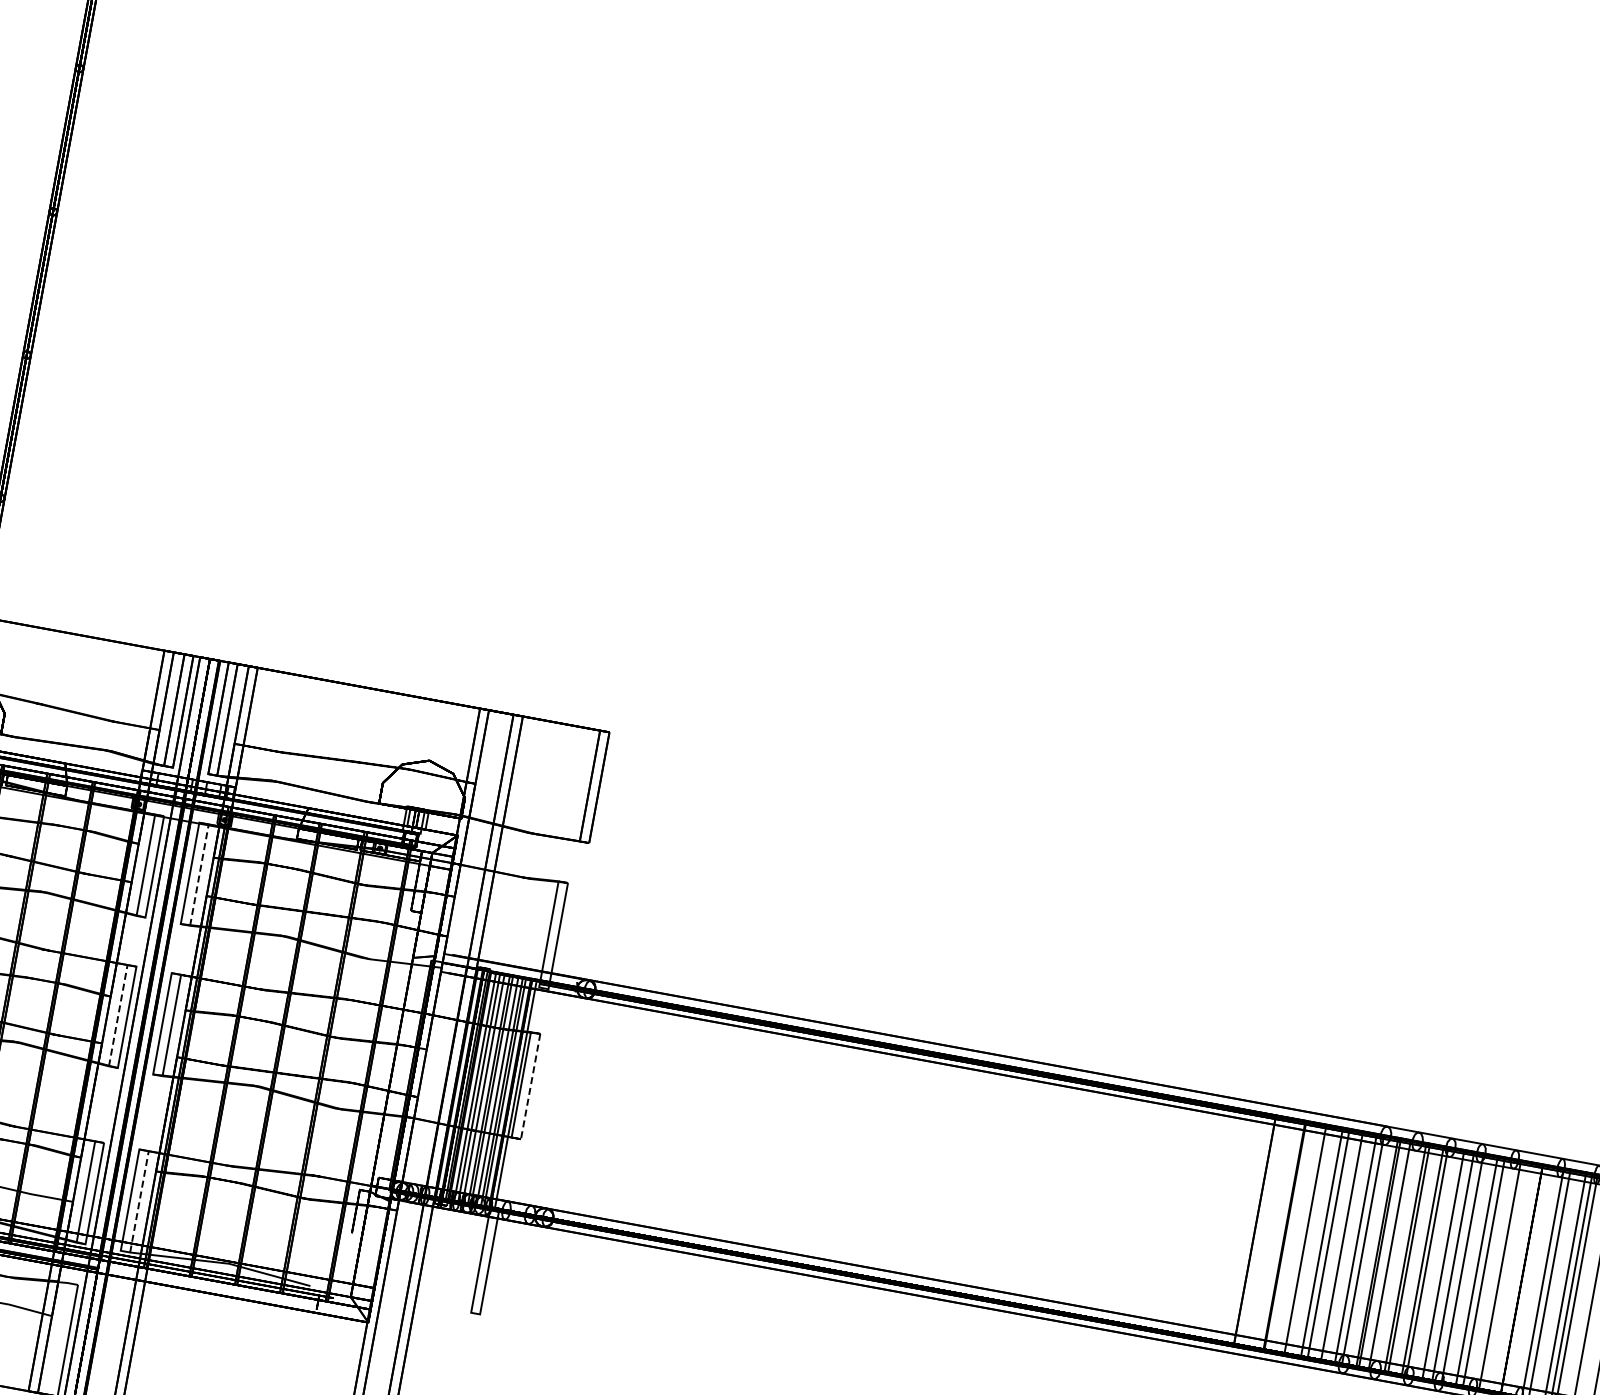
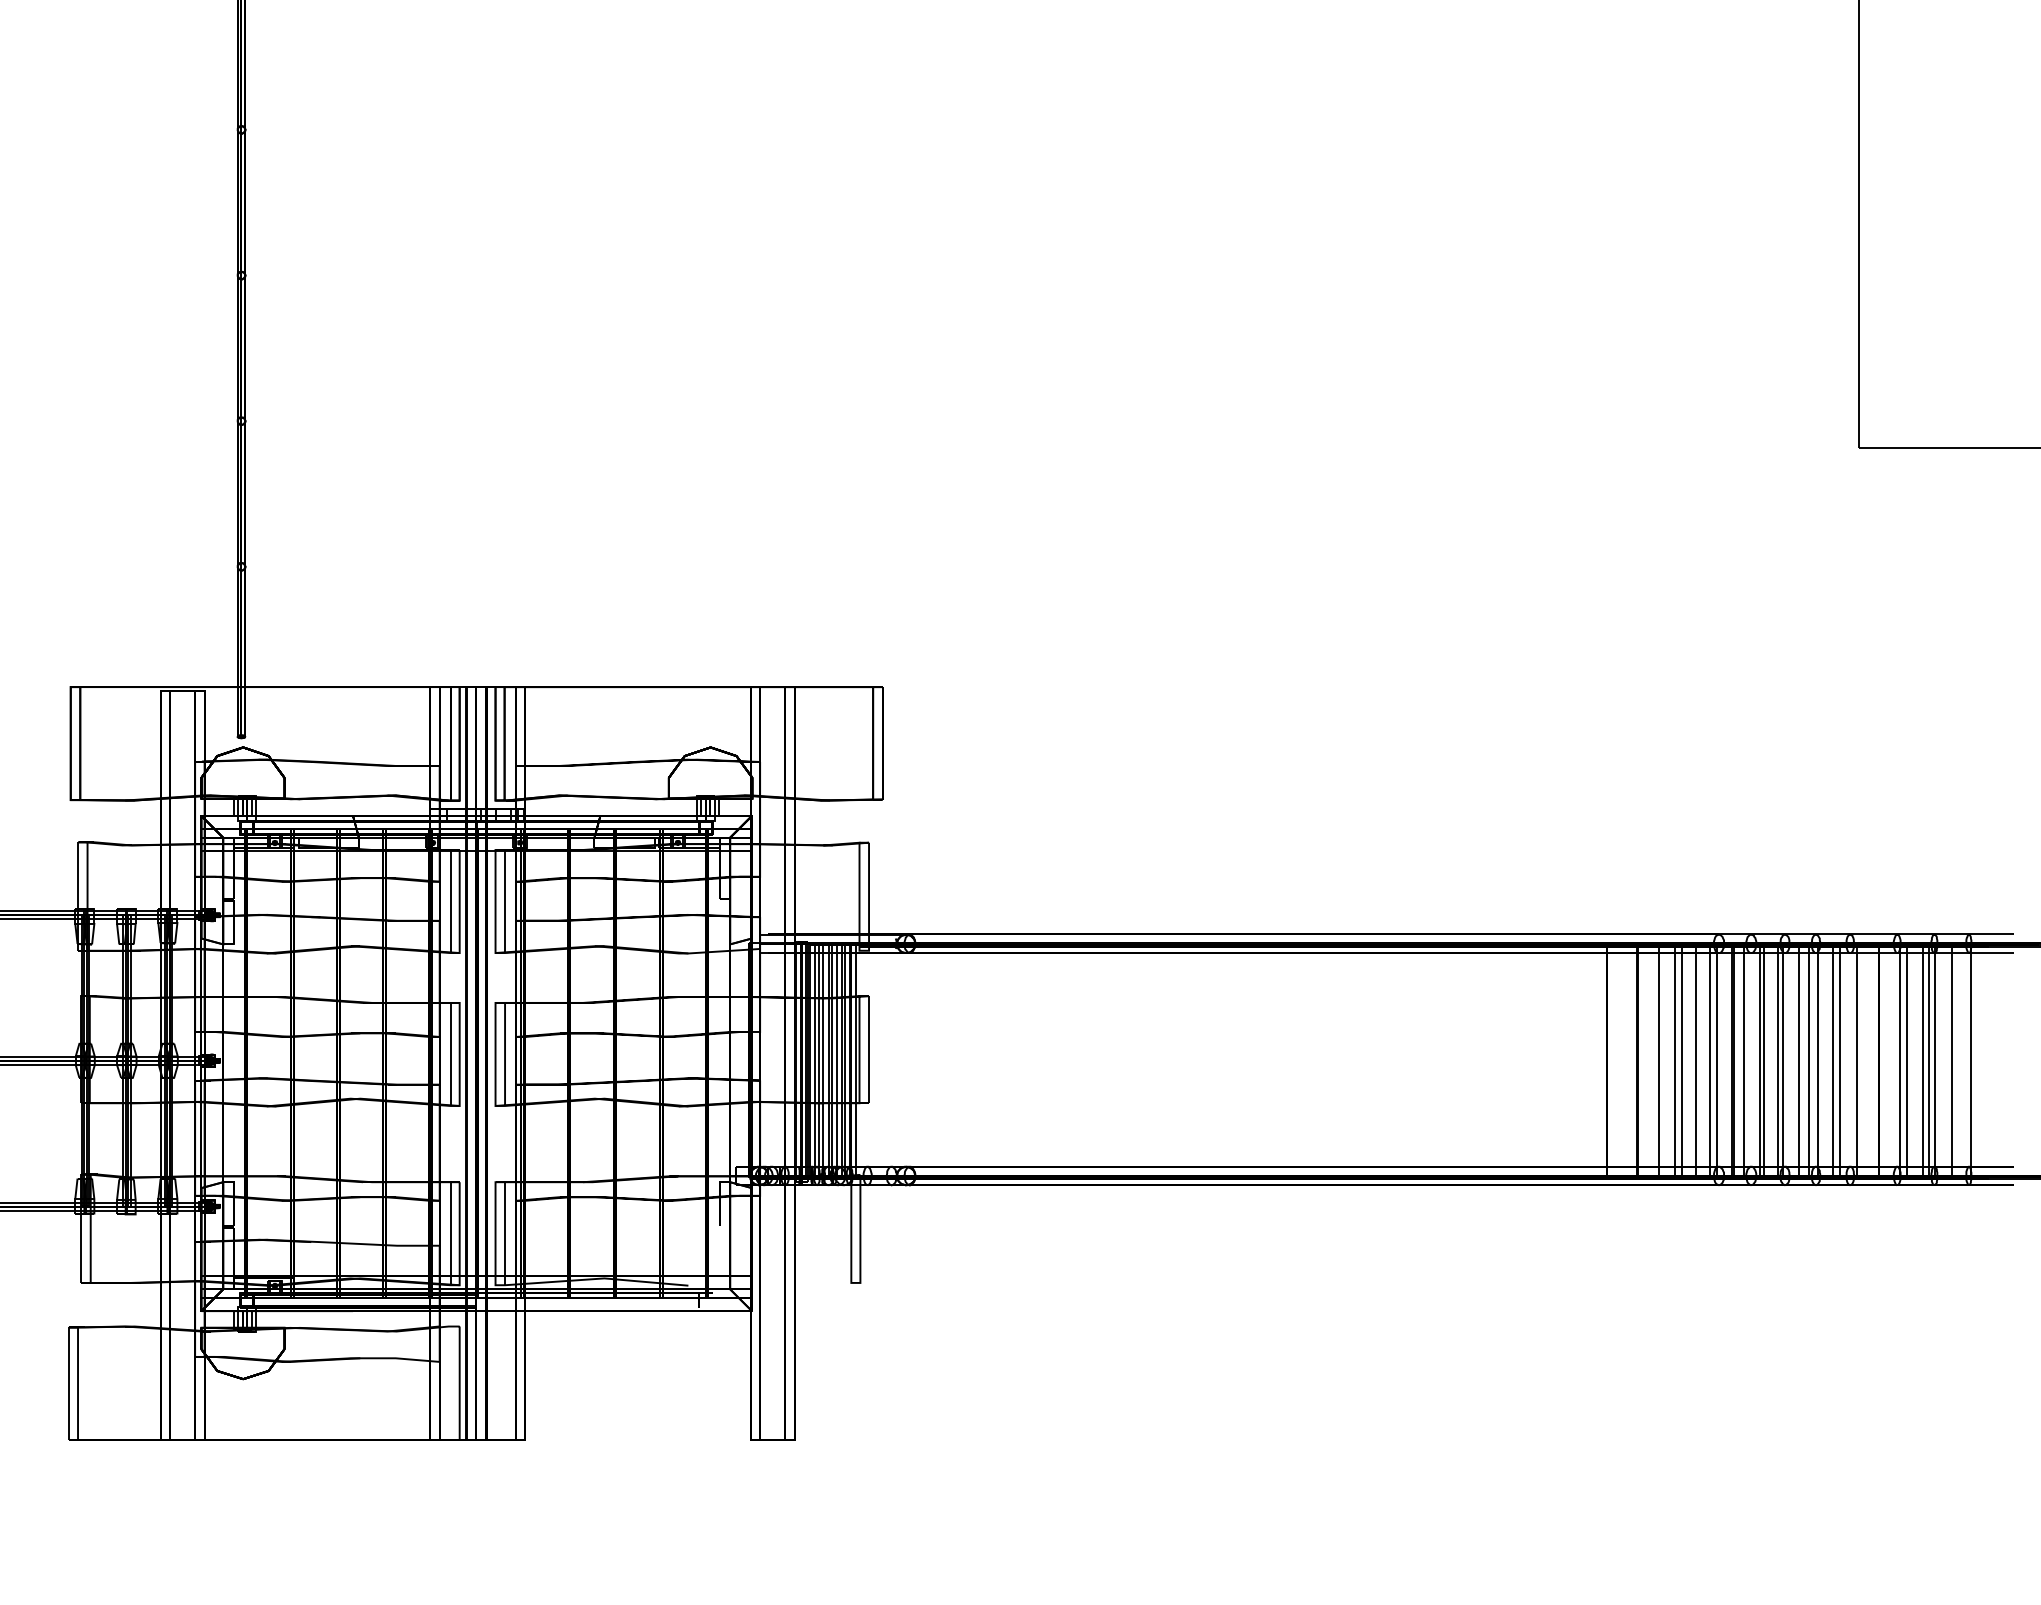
line: (199, 875) -> (505, 901), dashed -> solid
line: (118, 1015) -> (450, 1054), dashed -> solid
line: (531, 1086) -> (869, 1049), dashed -> solid
line: (139, 1201) -> (505, 1233), dashed -> solid

